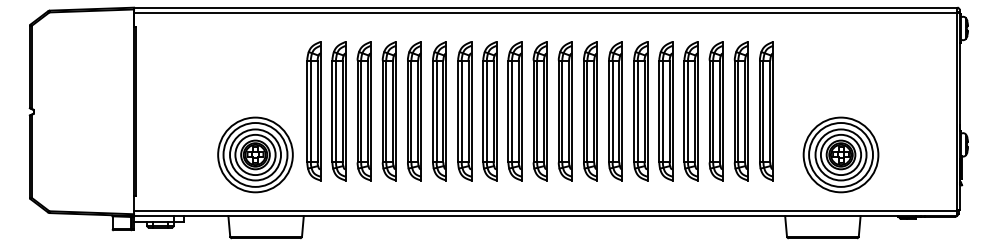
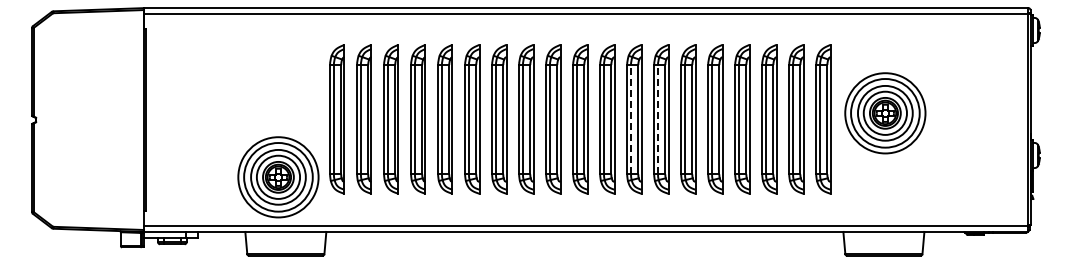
line: (587, 111) -> (631, 119), solid -> dashed
line: (613, 111) -> (658, 119), solid -> dashed
part: (255, 155) -> (278, 177), moved
part: (841, 155) -> (885, 113), moved

